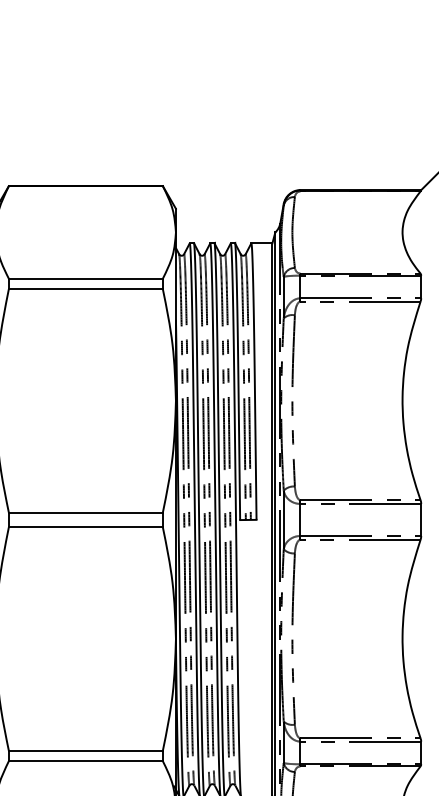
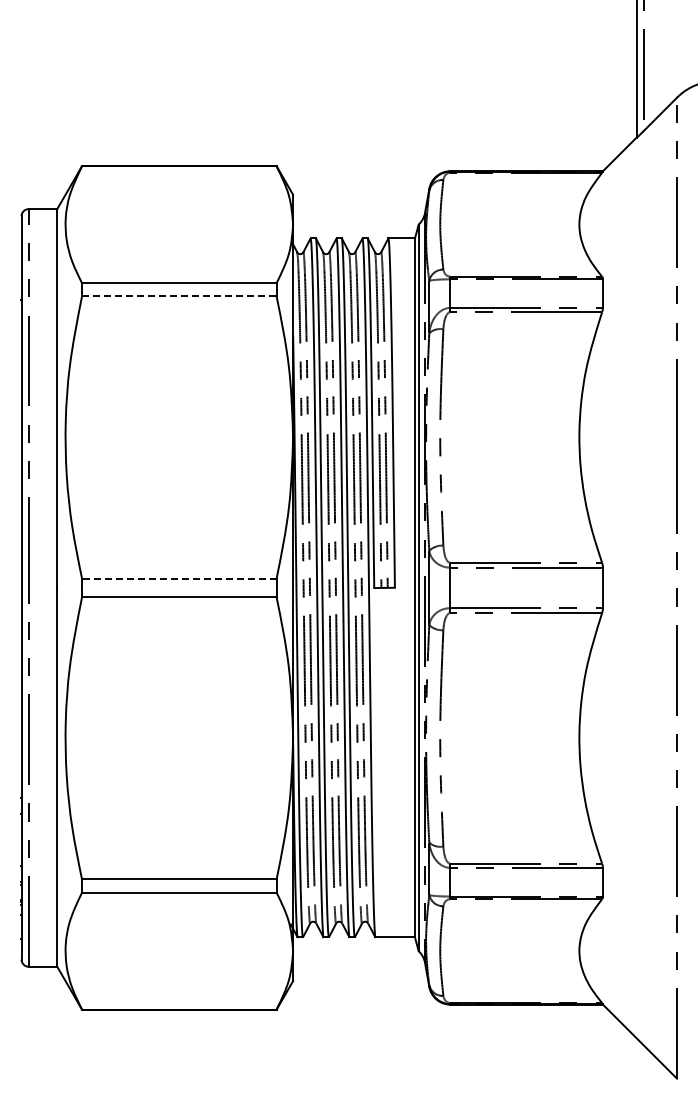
line: (86, 289) -> (179, 296), solid -> dashed
line: (85, 512) -> (178, 578), solid -> dashed

